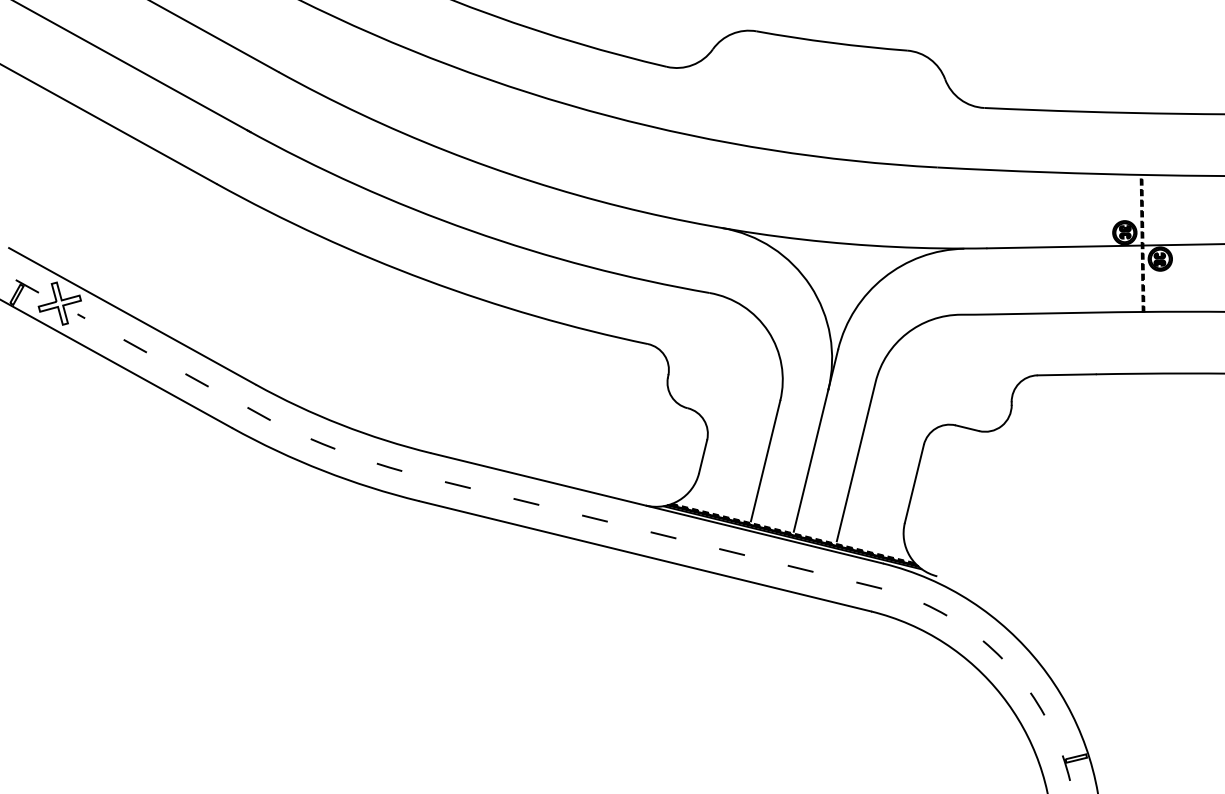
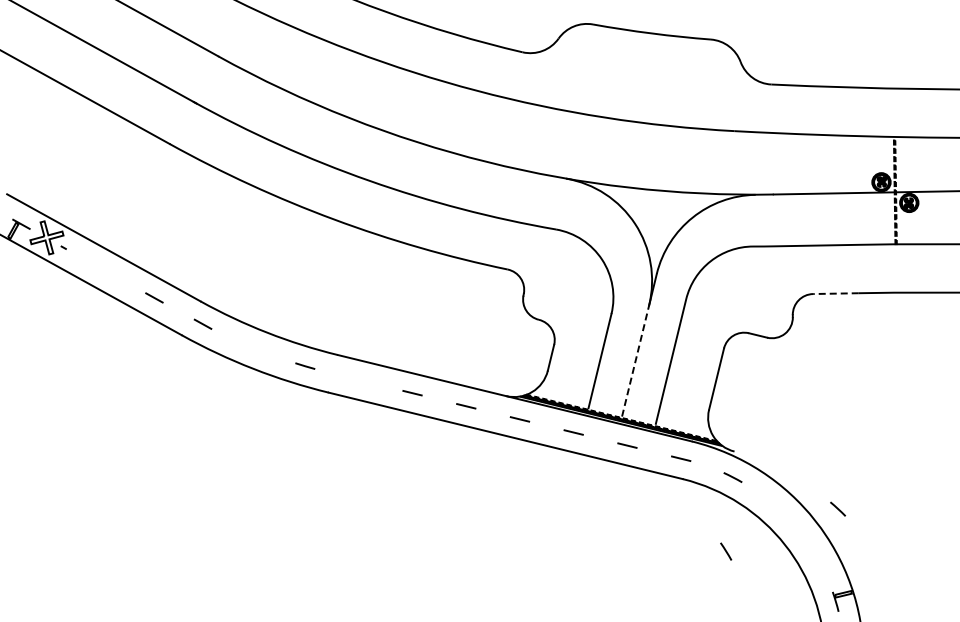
line: (134, 345) -> (105, 270), removed
line: (1066, 374) -> (835, 293), solid -> dashed
line: (322, 443) -> (252, 347), removed
line: (810, 460) -> (635, 360), solid -> dashed
line: (457, 484) -> (358, 379), removed
line: (992, 649) -> (837, 508), moved
line: (1038, 703) -> (726, 551), moved

